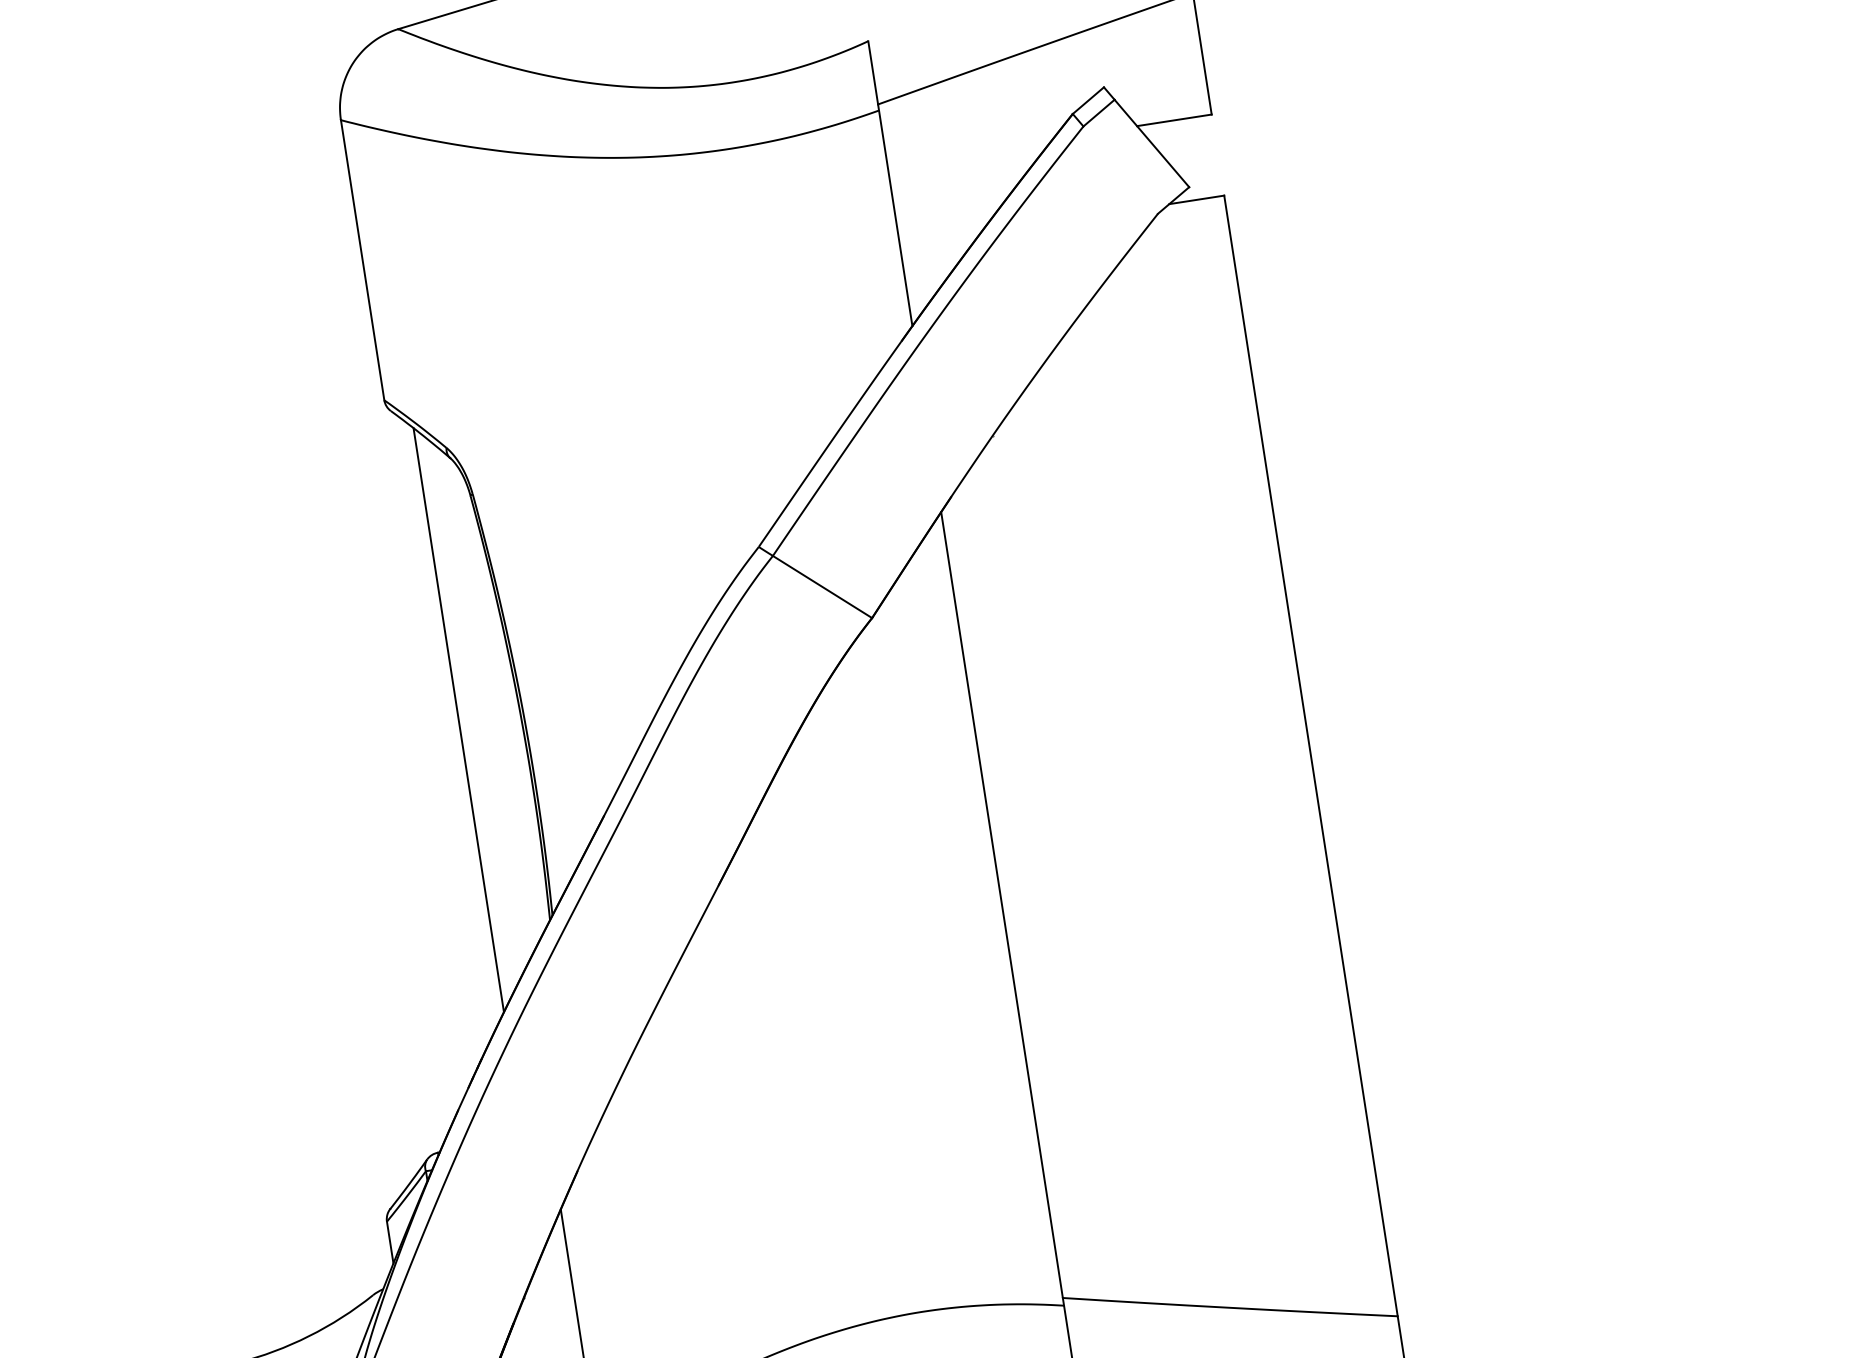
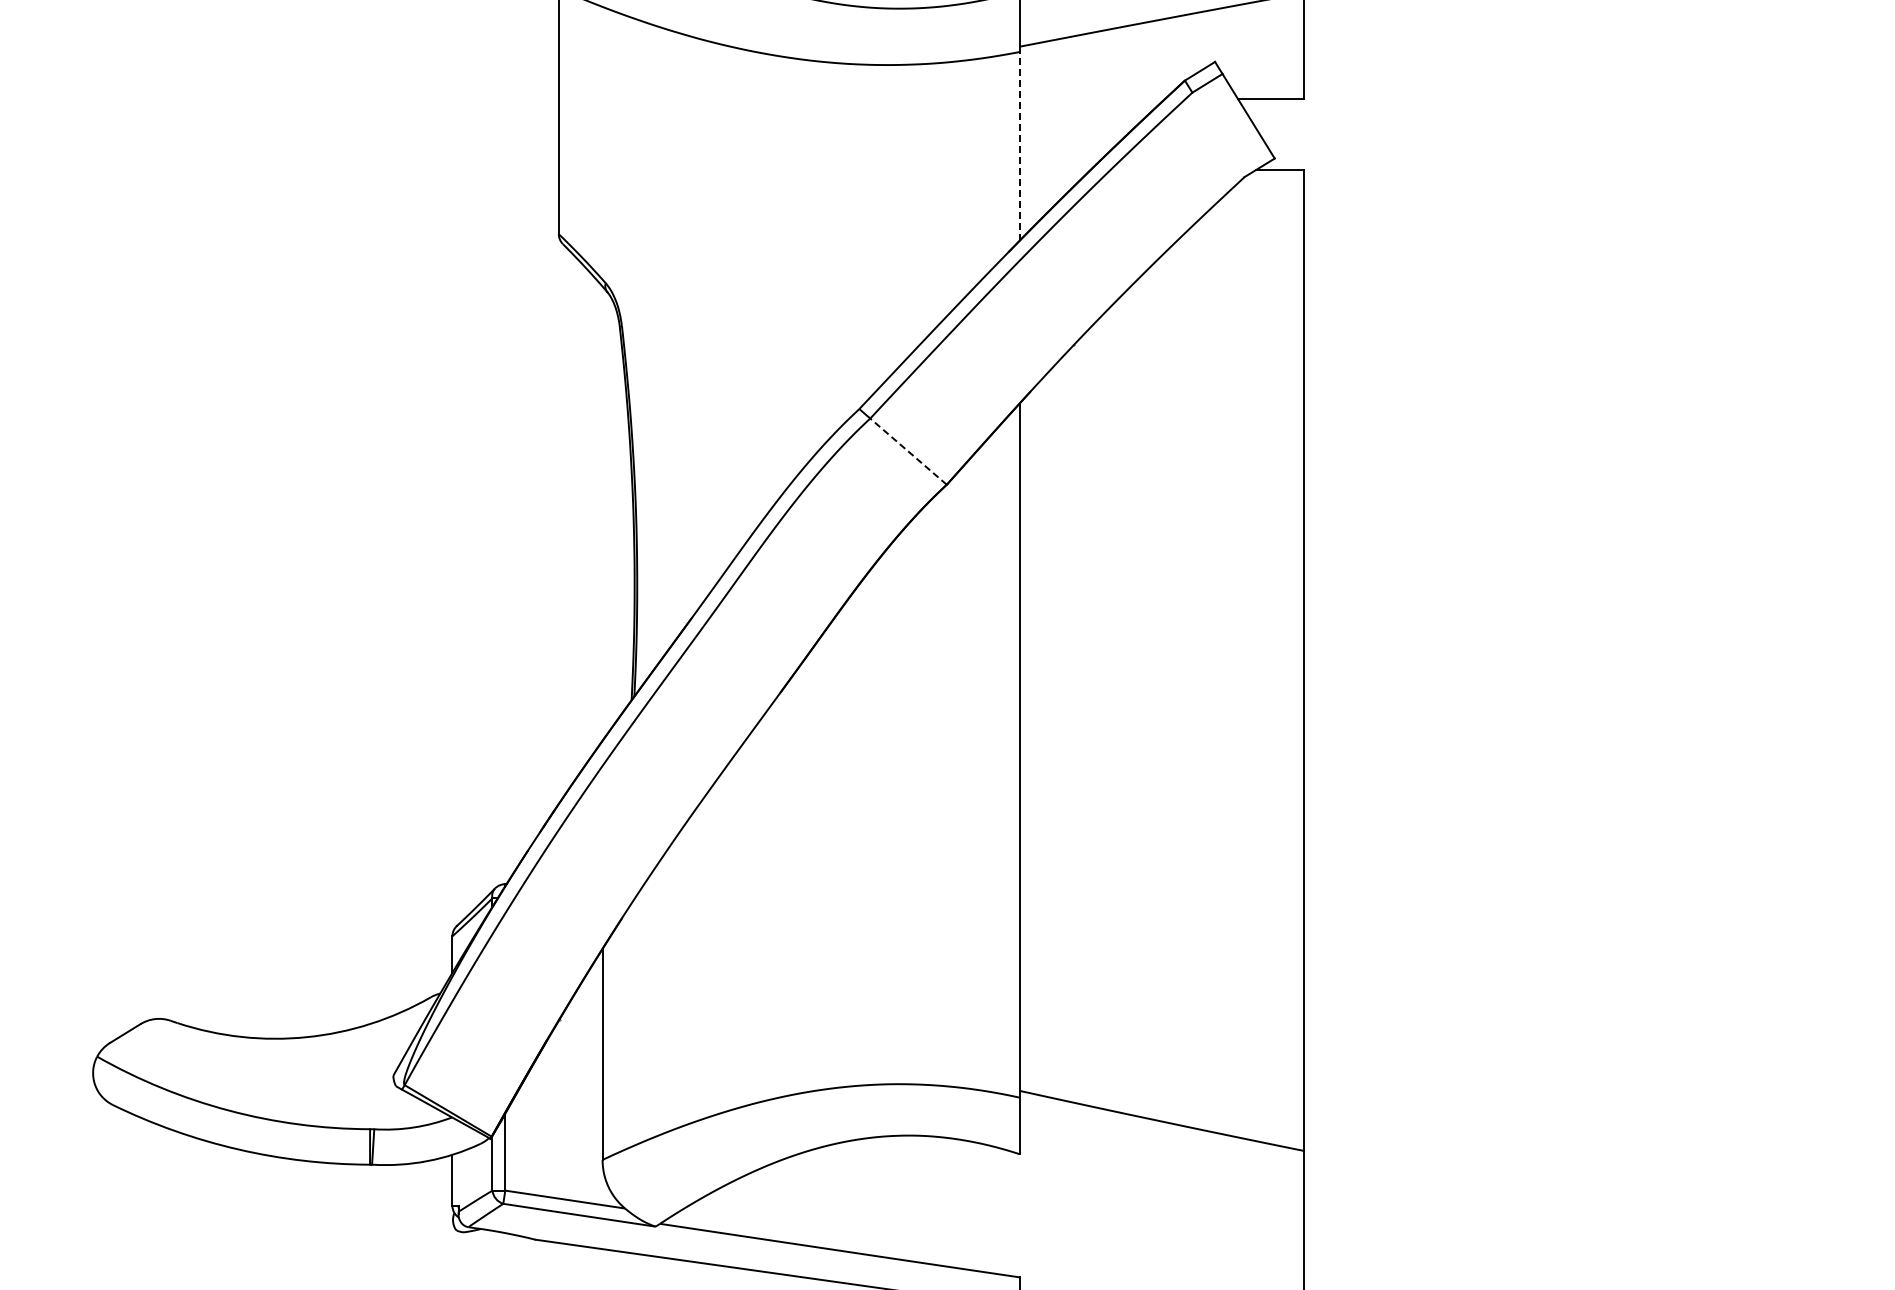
line: (894, 215) -> (1019, 143), solid -> dashed
line: (822, 586) -> (908, 451), solid -> dashed
line: (459, 719) -> (580, 516), removed

